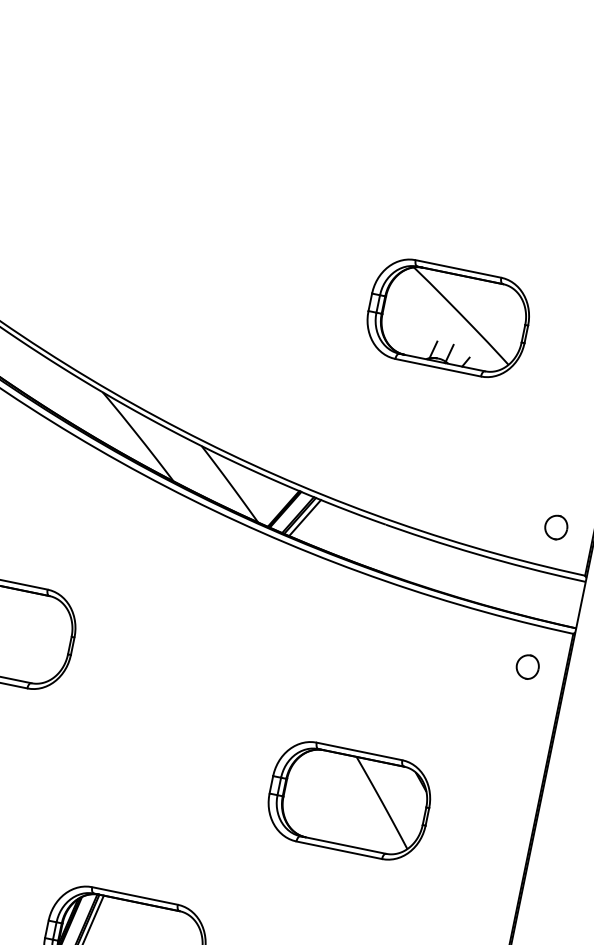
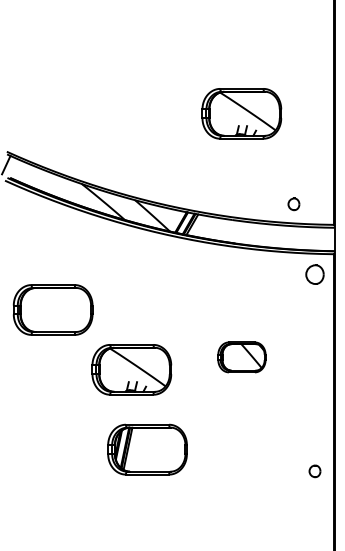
part: (555, 527) -> (293, 204), moved
part: (526, 666) -> (314, 274), size x1.6
part: (125, 780) -> (131, 369), added
part: (348, 800) -> (241, 357), size x0.6

